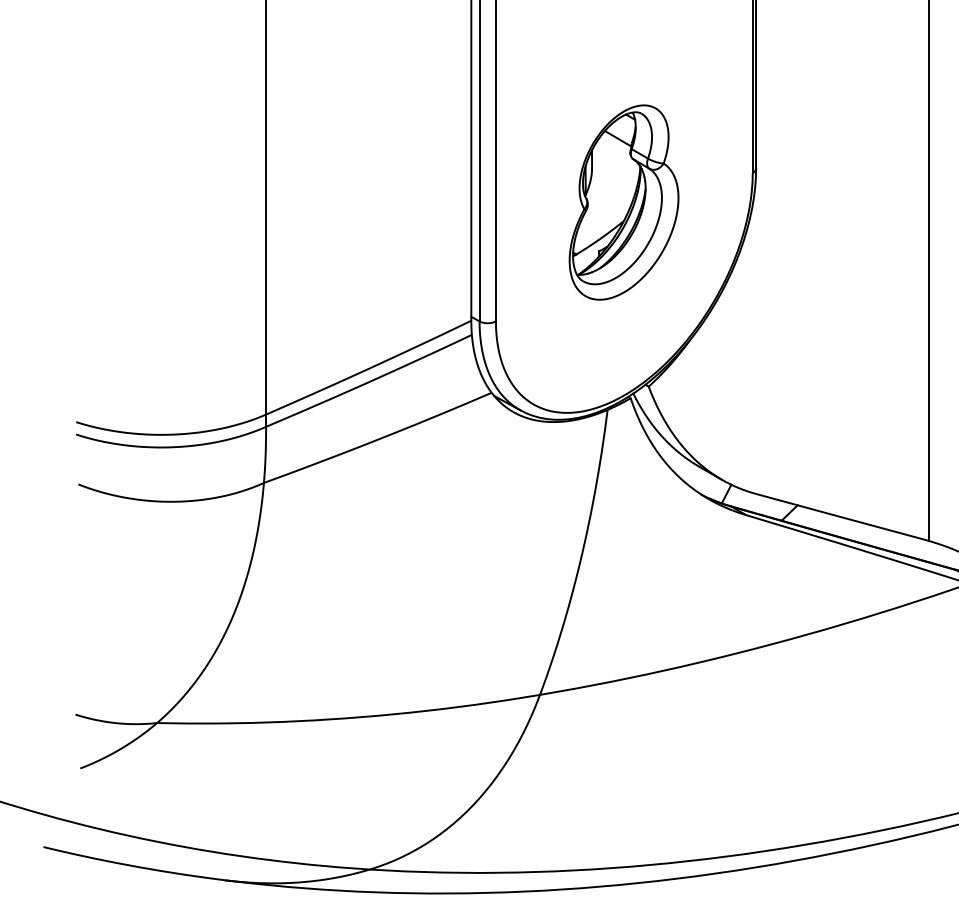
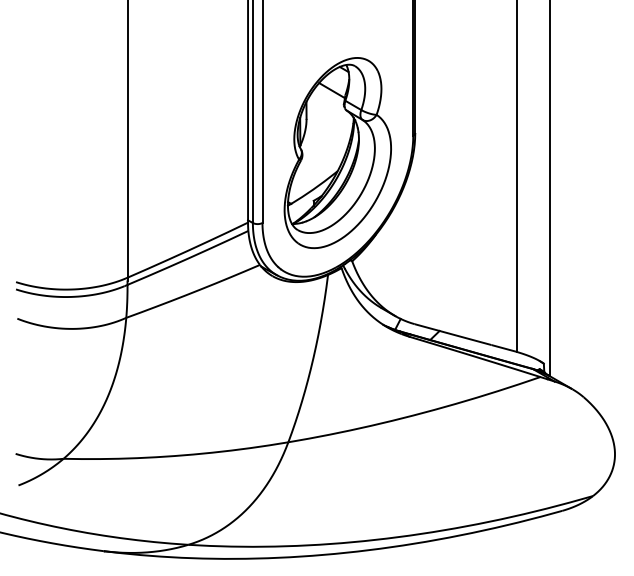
part: (623, 203) -> (337, 153), size x1.67

